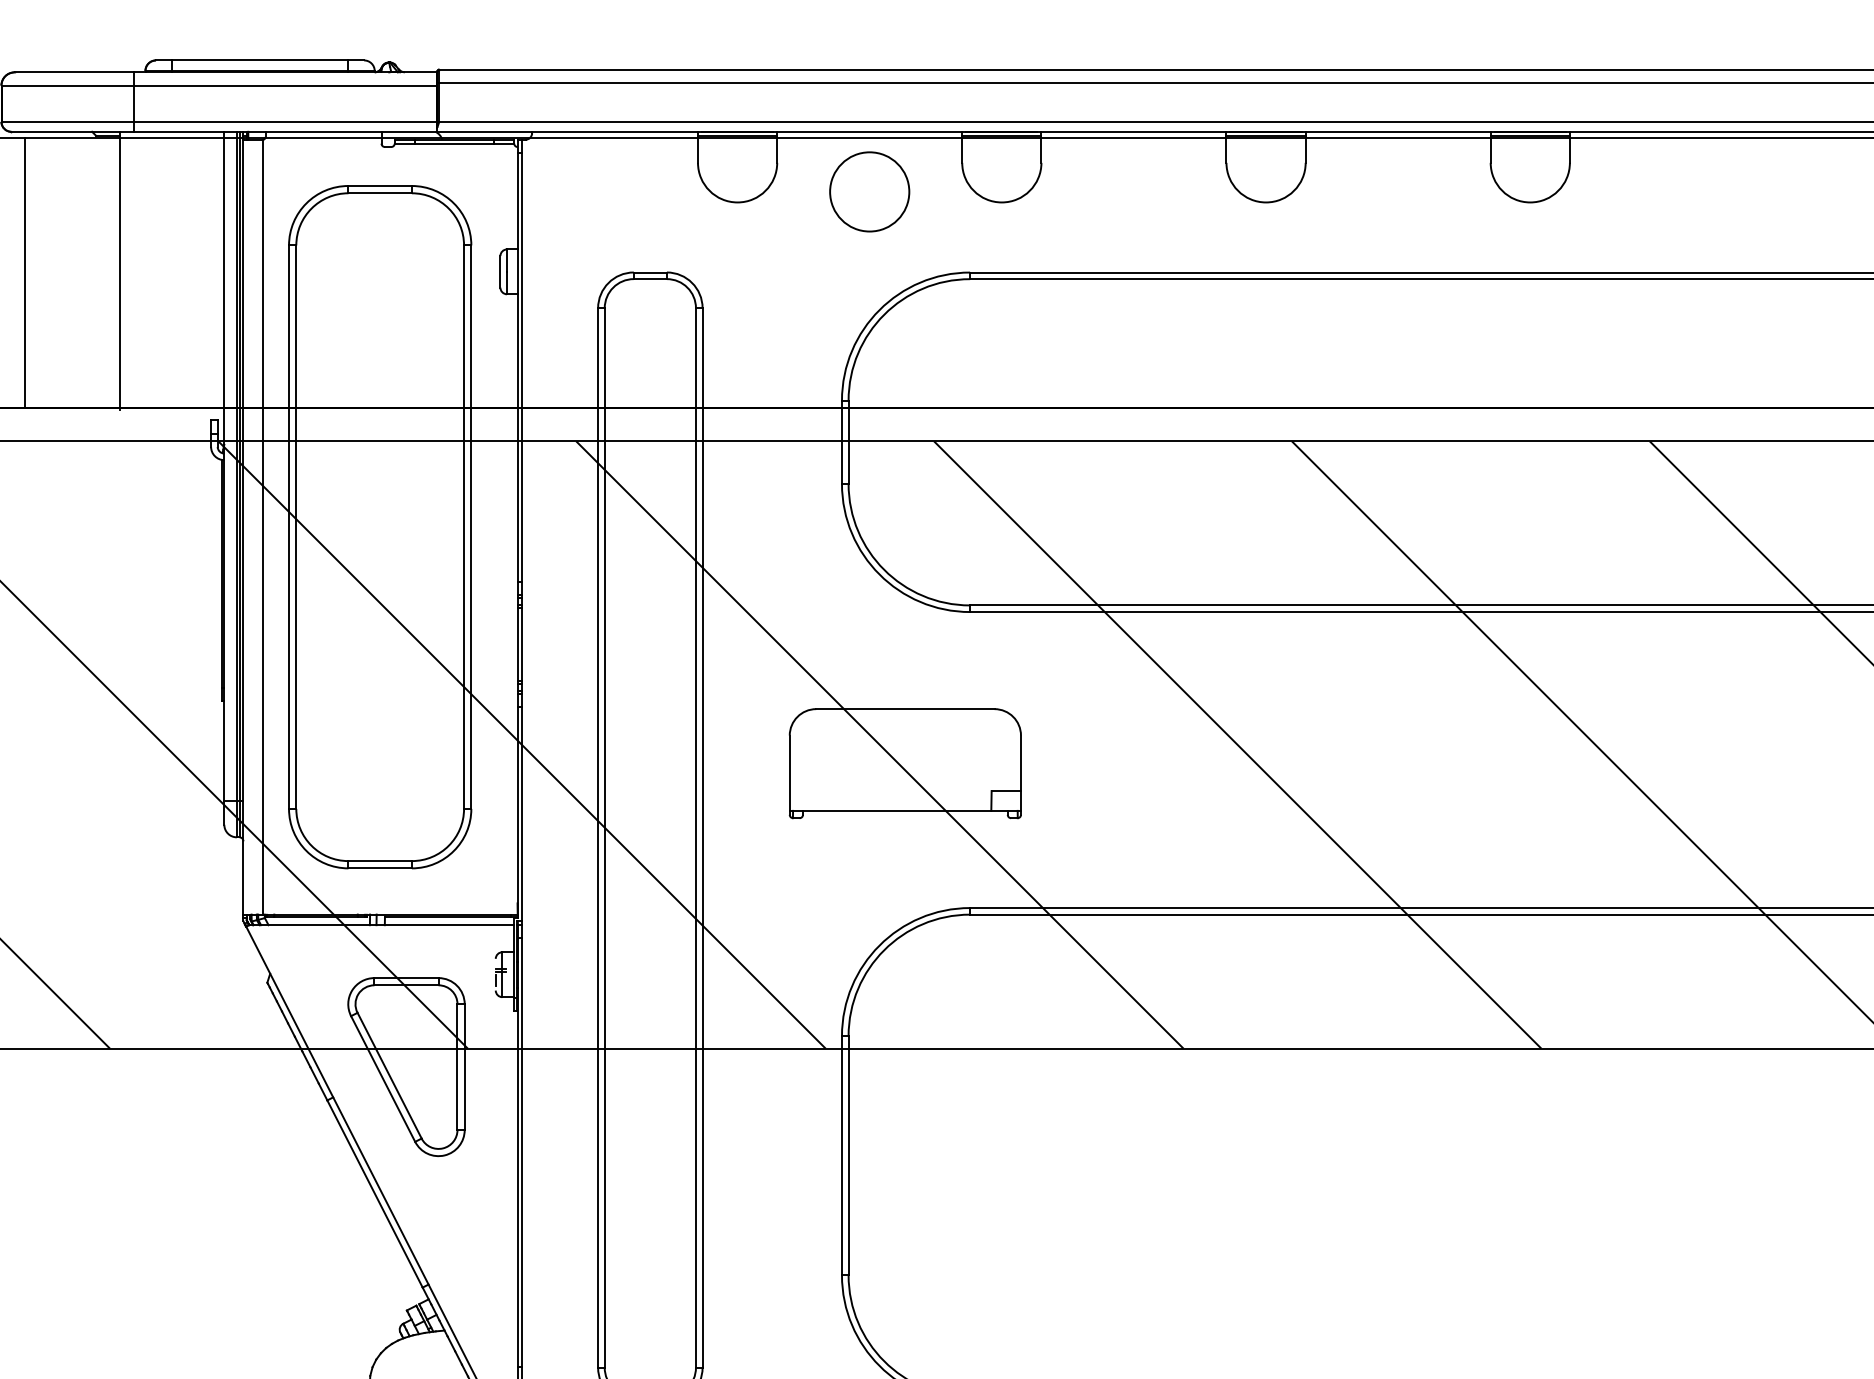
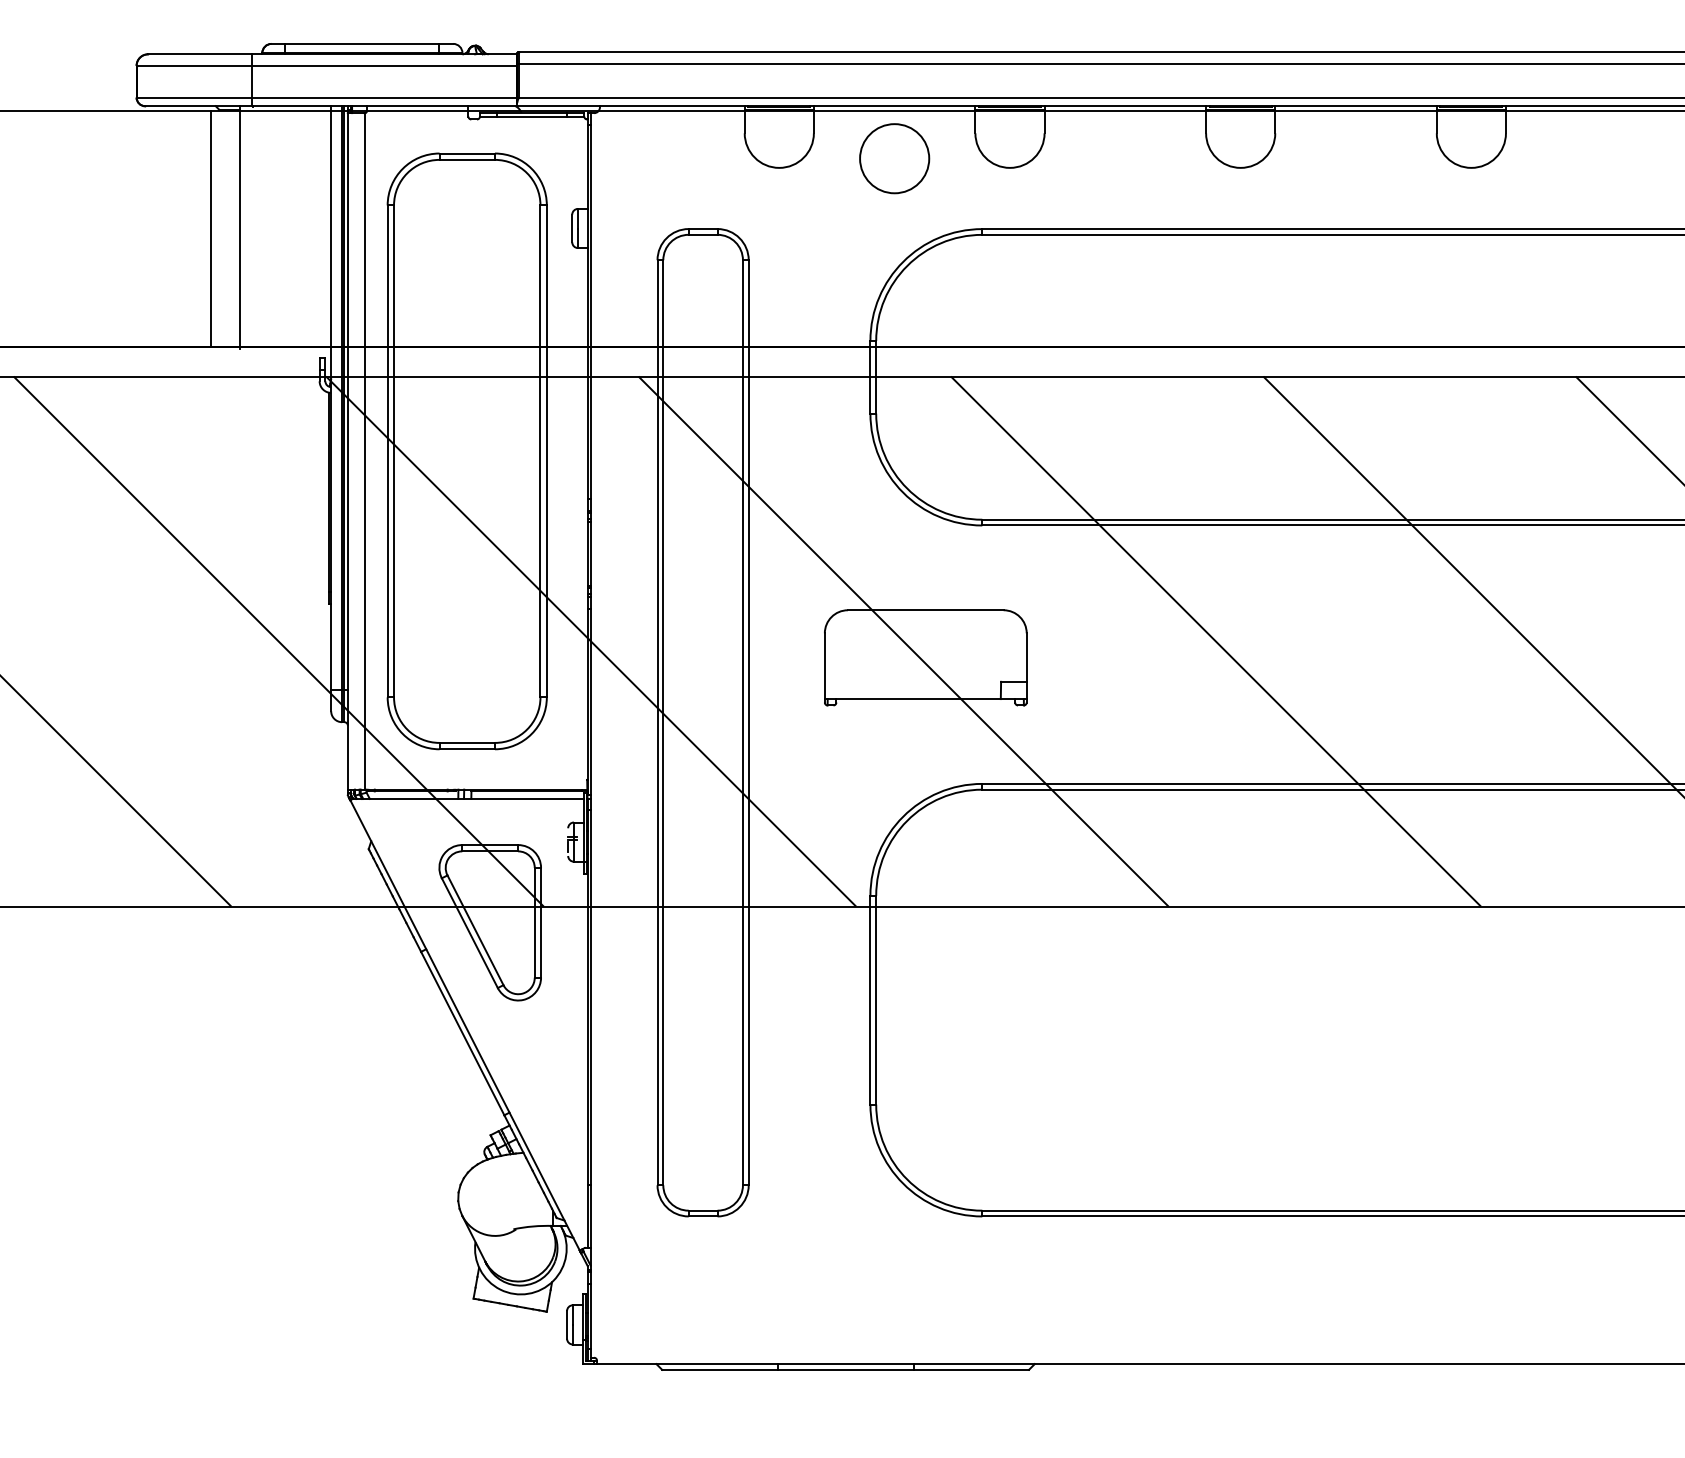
line: (25, 273) -> (211, 229), moved

